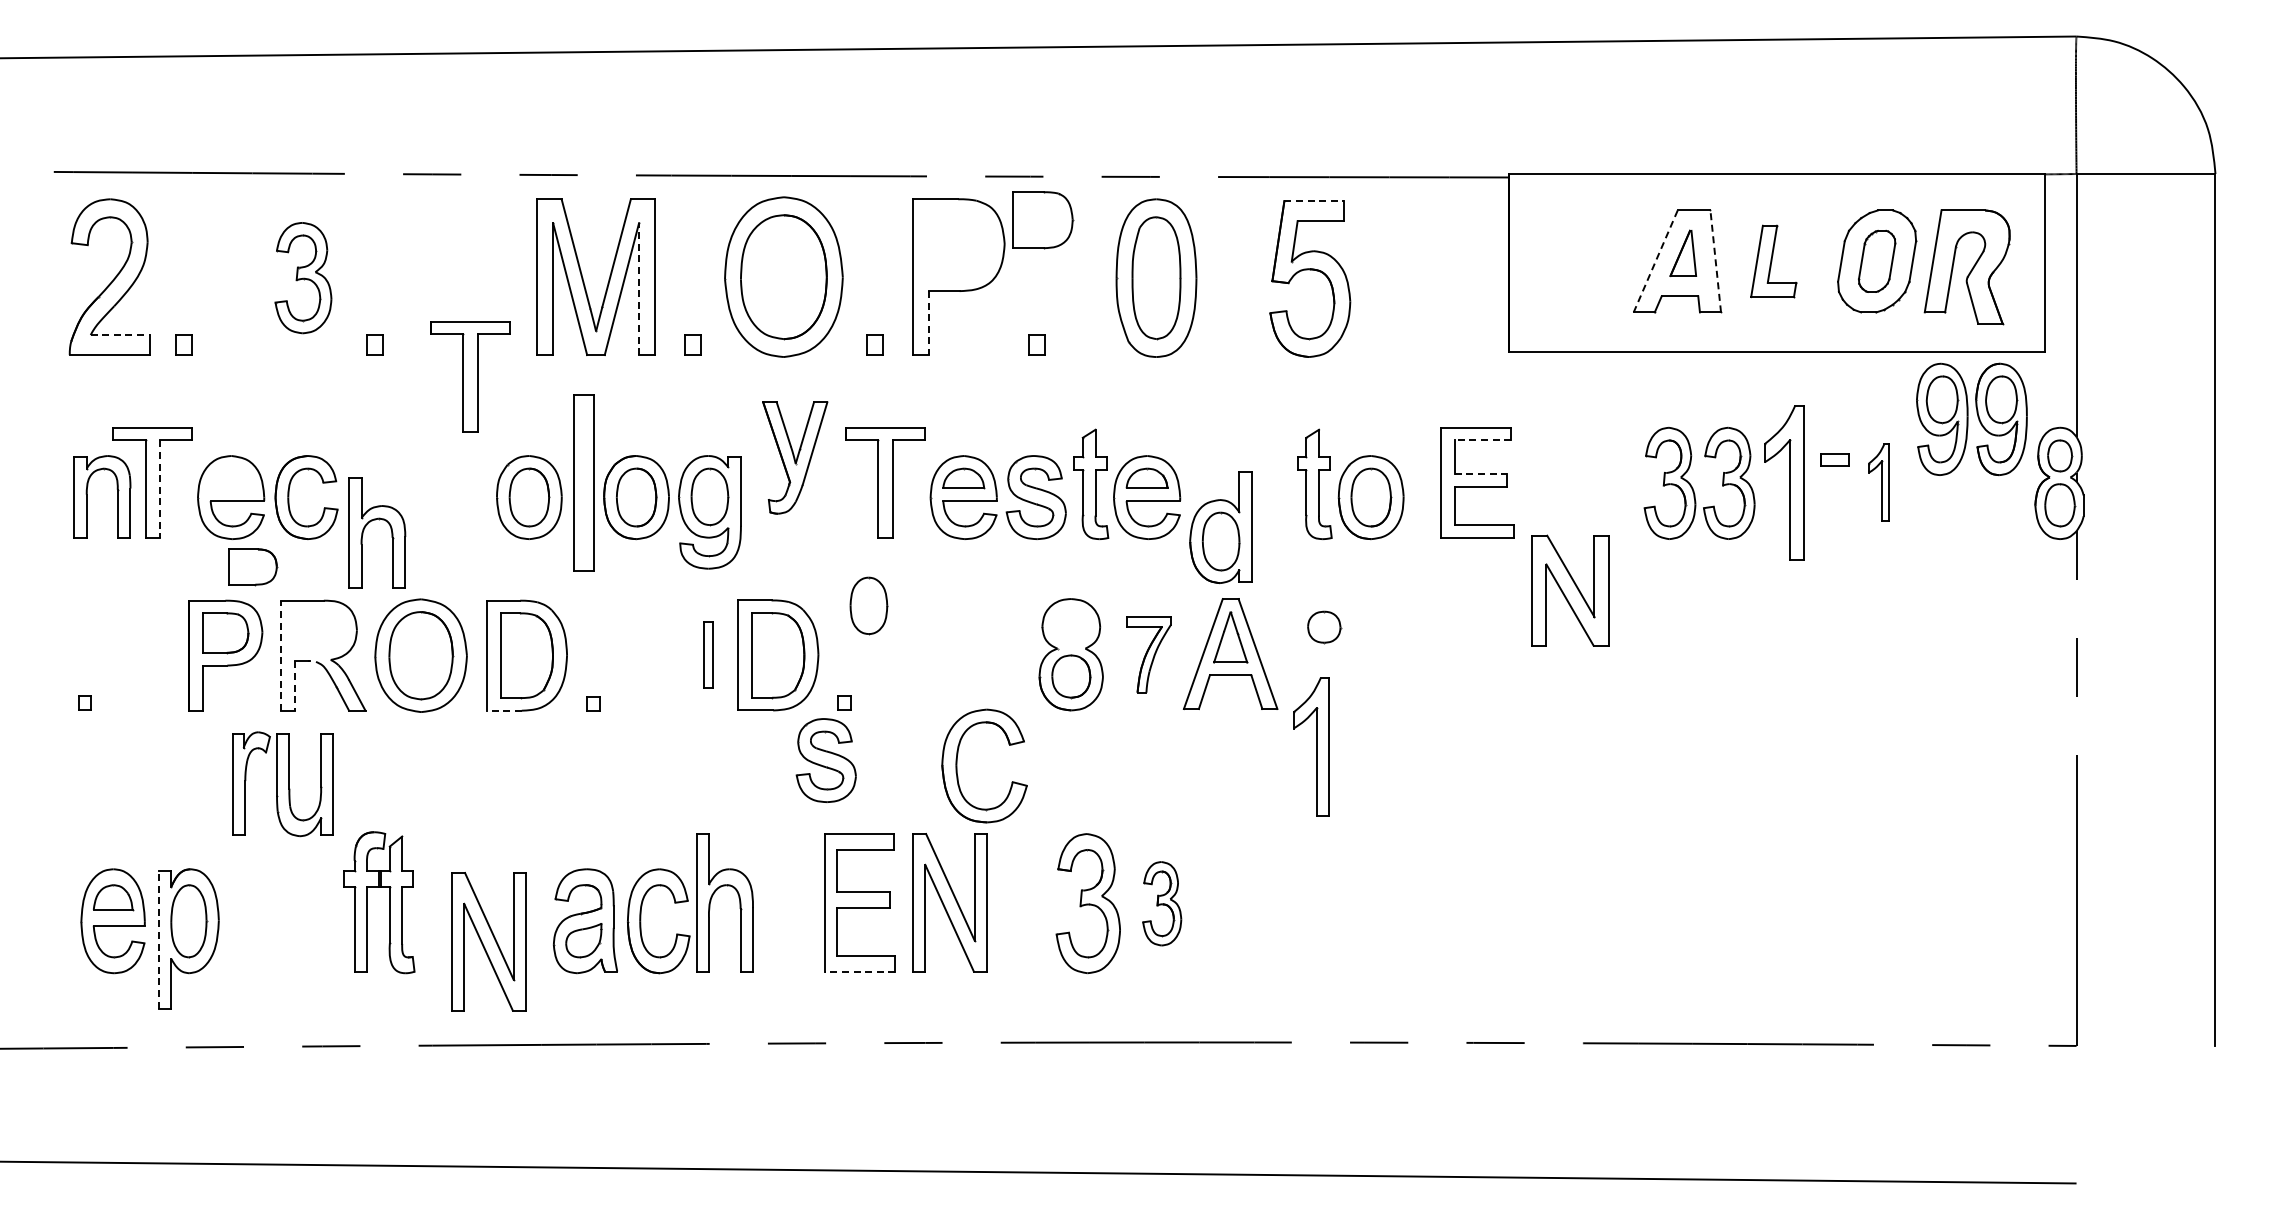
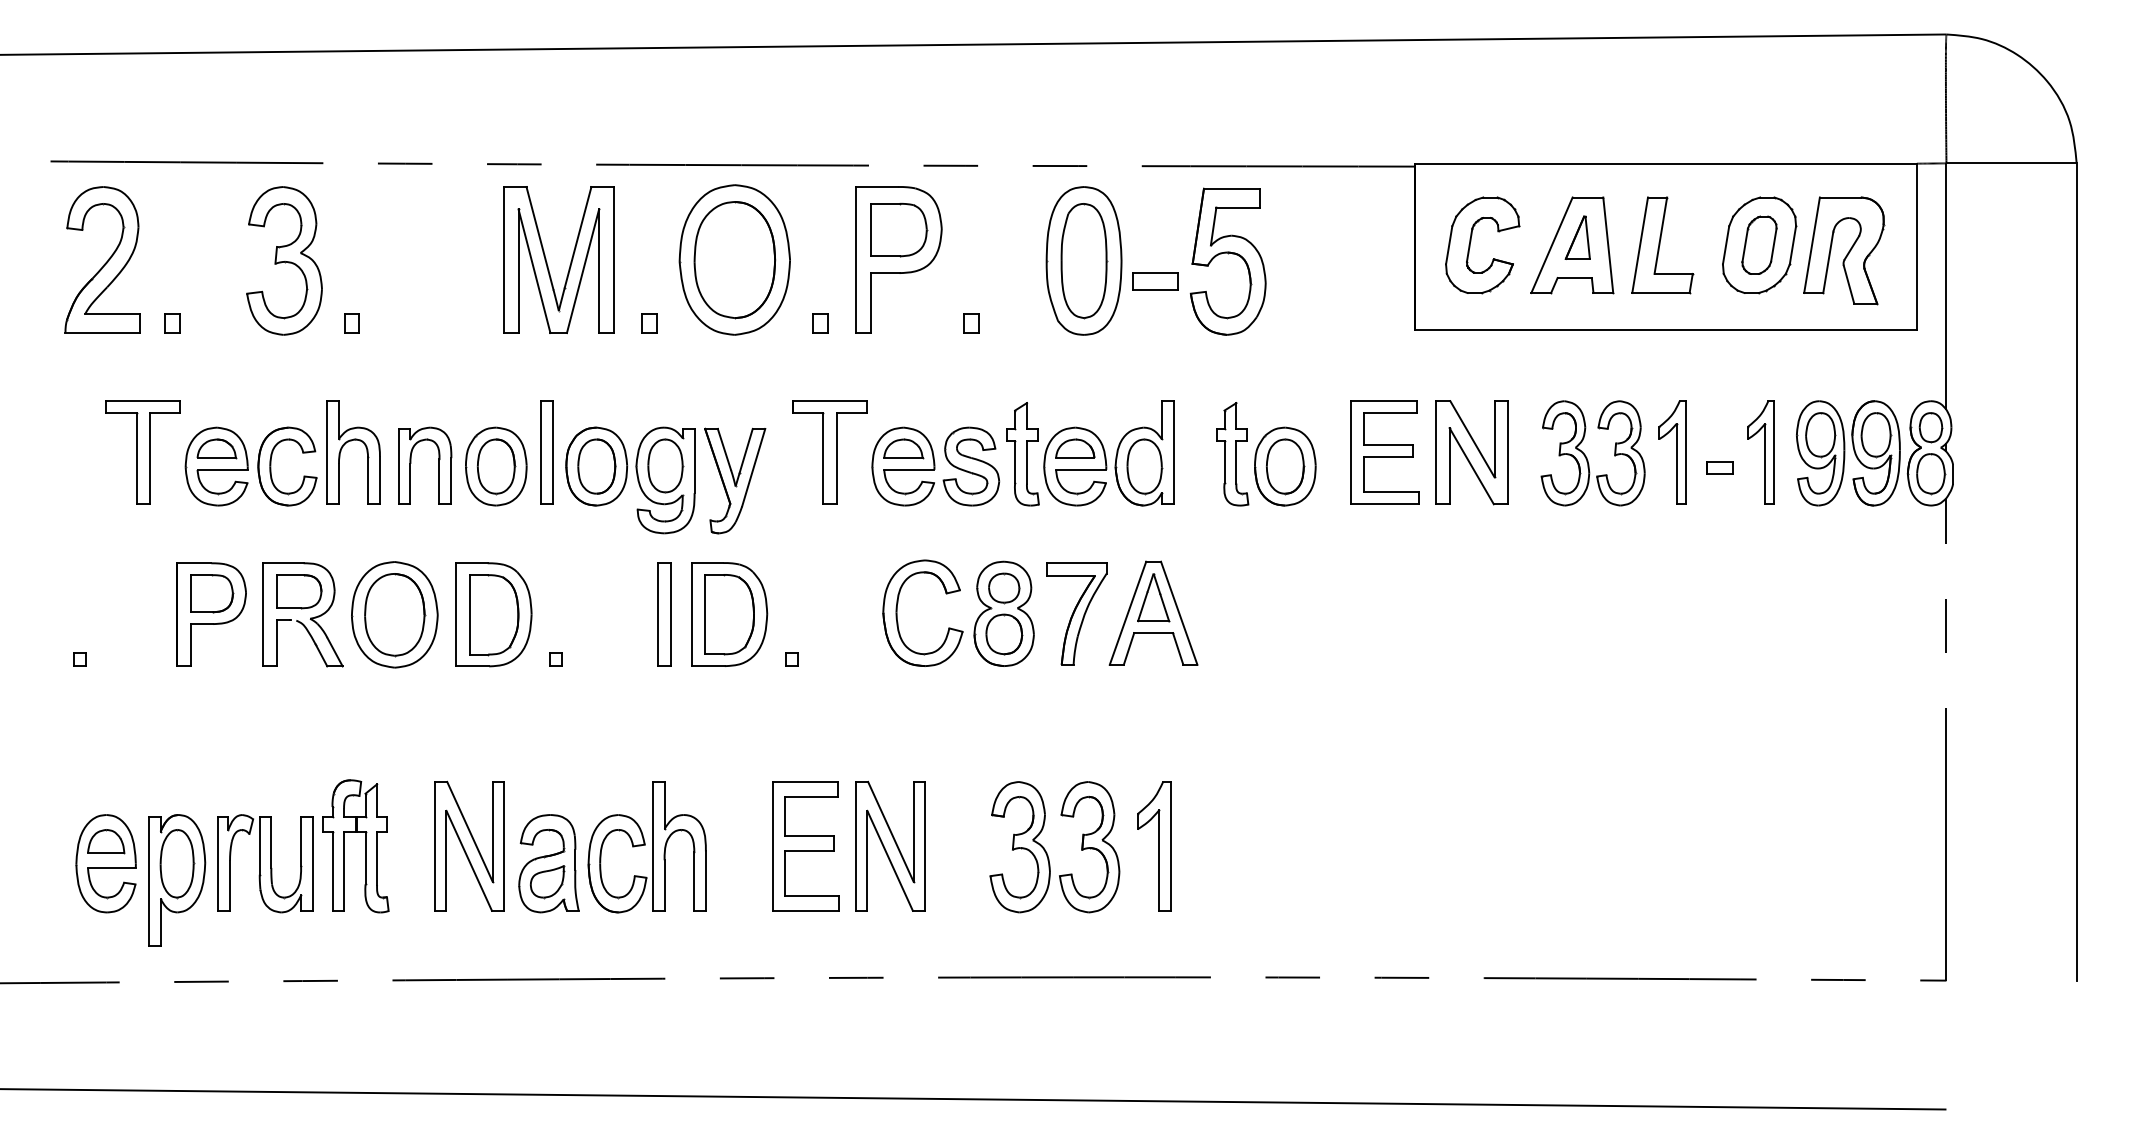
line: (1314, 201) -> (1232, 189), dashed -> solid
part: (1043, 220) -> (899, 230), moved
part: (1569, 259) -> (1471, 243), added
line: (1715, 260) -> (1608, 244), dashed -> solid
line: (1655, 261) -> (1551, 245), dashed -> solid
part: (1773, 261) -> (1662, 245), size x1.43
part: (303, 277) -> (284, 260), size x1.43
line: (639, 289) -> (599, 271), dashed -> solid
part: (1231, 299) -> (1154, 280), added
line: (928, 323) -> (870, 303), dashed -> solid
line: (120, 335) -> (113, 314), dashed -> solid
part: (470, 376) -> (441, 353), removed
part: (1971, 419) -> (1847, 453), moved
line: (1482, 440) -> (1389, 413), dashed -> solid
part: (795, 457) -> (735, 480), moved
part: (1834, 459) -> (1719, 467), moved
line: (1481, 474) -> (1388, 444), dashed -> solid
part: (231, 478) -> (217, 448), added
part: (583, 482) -> (547, 452), size x0.62
part: (1783, 482) -> (1671, 452), size x0.71
part: (1878, 482) -> (1760, 452), size x1.43
line: (159, 489) -> (149, 459), dashed -> solid
part: (87, 496) -> (411, 465), moved
part: (372, 521) -> (349, 442), moved
part: (1220, 527) -> (1144, 453), moved
part: (253, 567) -> (299, 592), moved
part: (1570, 590) -> (1472, 452), moved
part: (868, 605) -> (814, 567), removed
part: (1324, 627) -> (1004, 588), moved
part: (708, 654) -> (664, 613), size x1.67
part: (1148, 654) -> (1076, 613), size x1.43
line: (280, 655) -> (263, 614), dashed -> solid
line: (294, 686) -> (276, 643), dashed -> solid
line: (504, 710) -> (472, 666), dashed -> solid
part: (1311, 746) -> (1154, 846), moved
part: (825, 760) -> (773, 713), removed
part: (957, 765) -> (897, 612), moved
part: (282, 784) -> (264, 863), moved
part: (1161, 903) -> (1088, 847), size x1.67
line: (158, 939) -> (148, 880), dashed -> solid
part: (488, 941) -> (469, 846), moved
line: (859, 971) -> (805, 910), dashed -> solid

